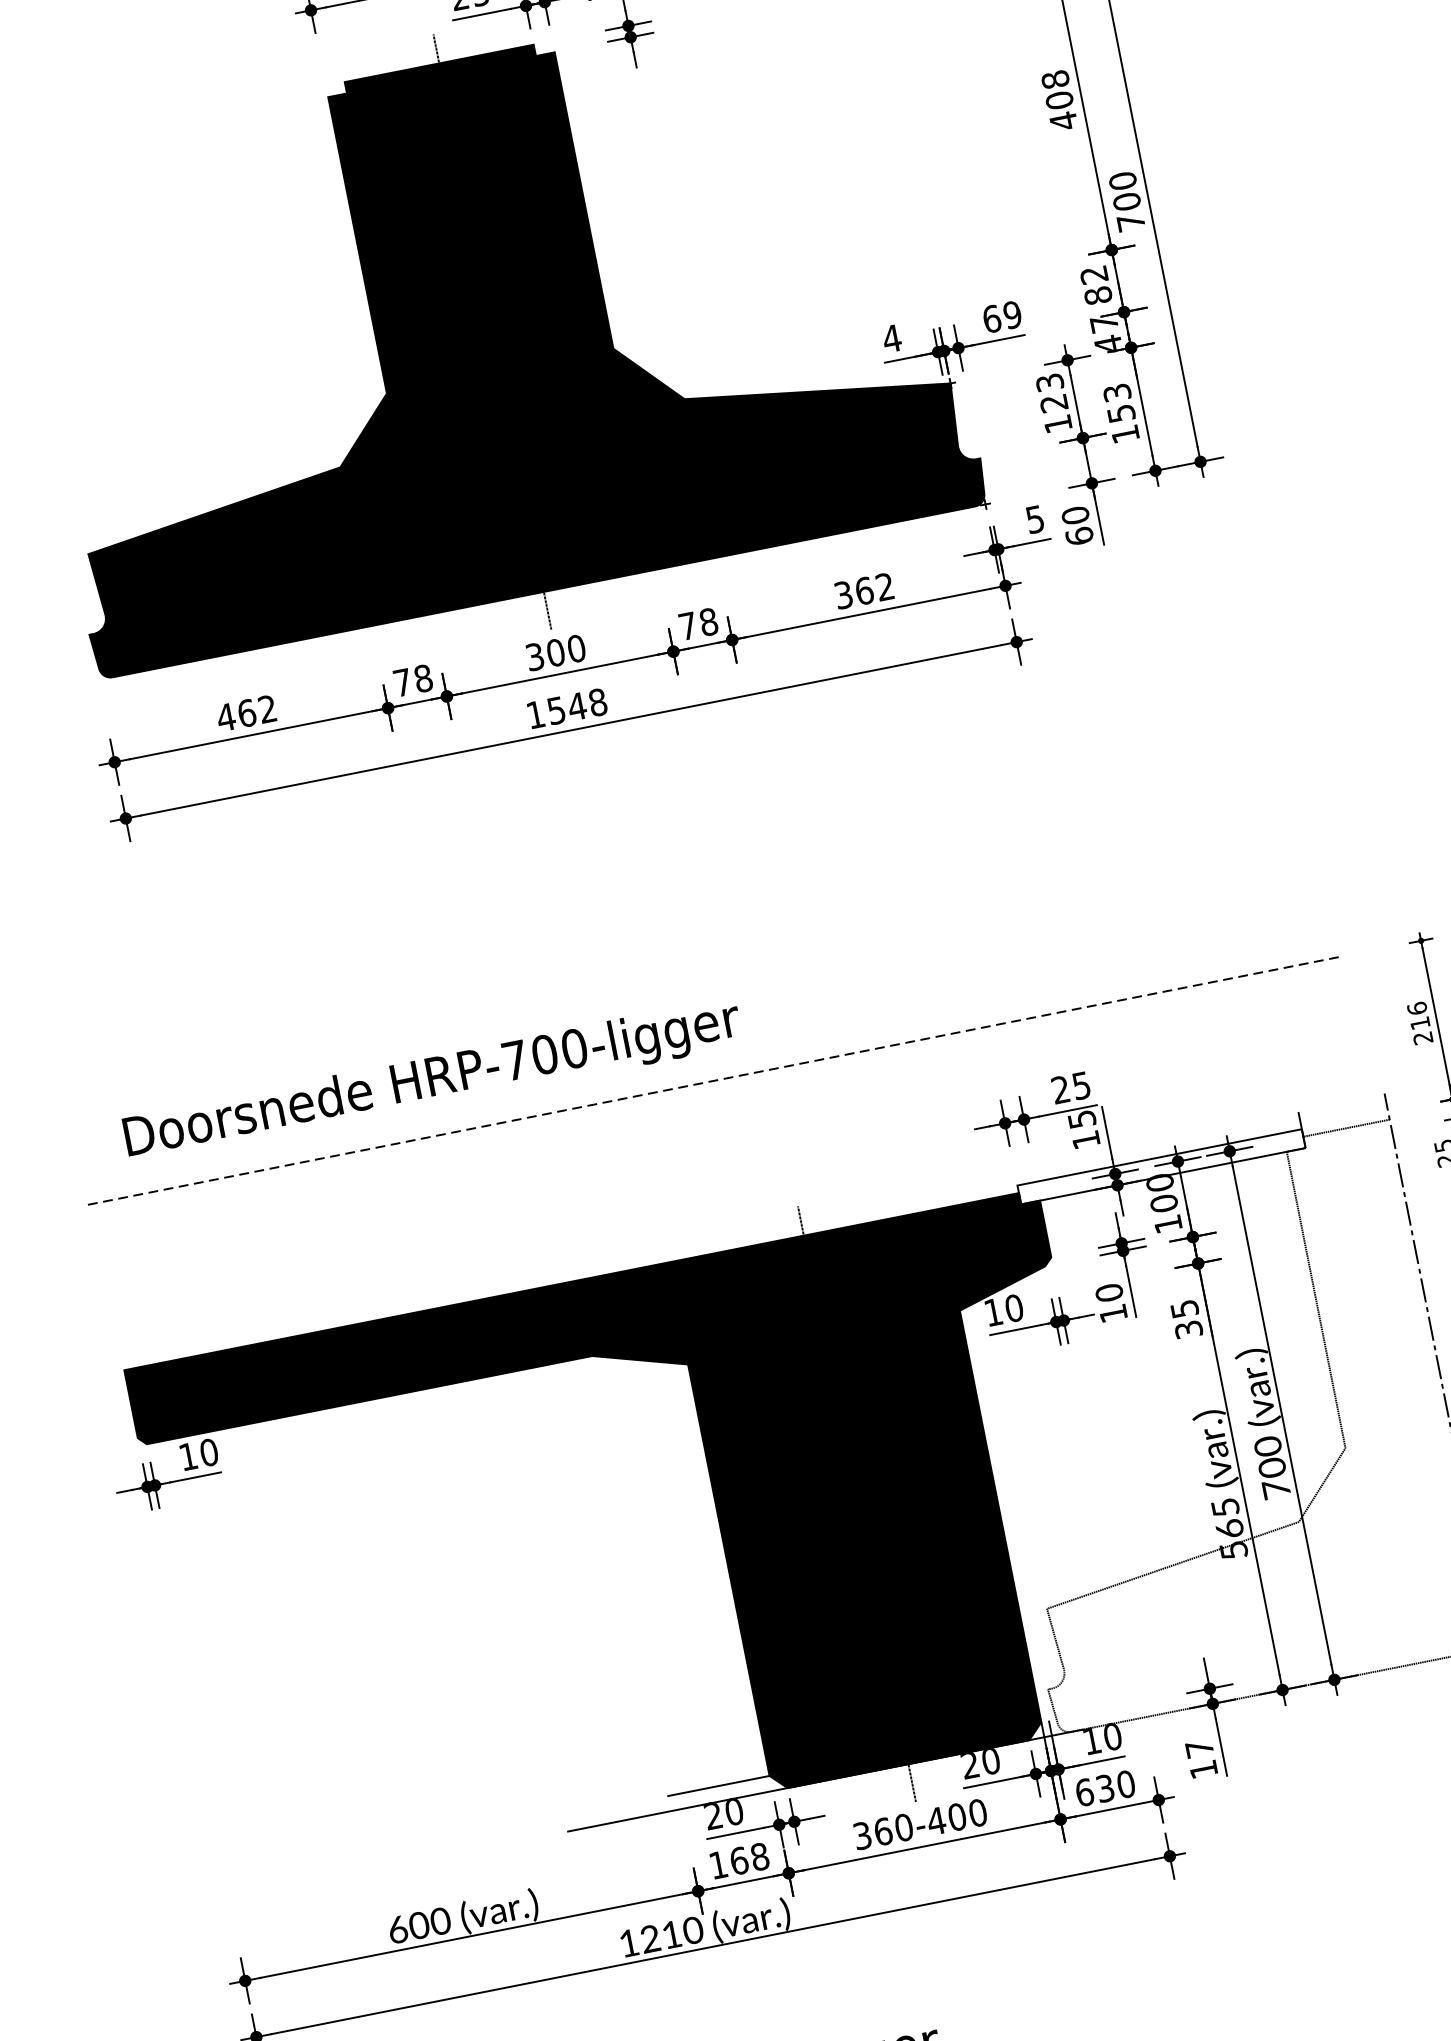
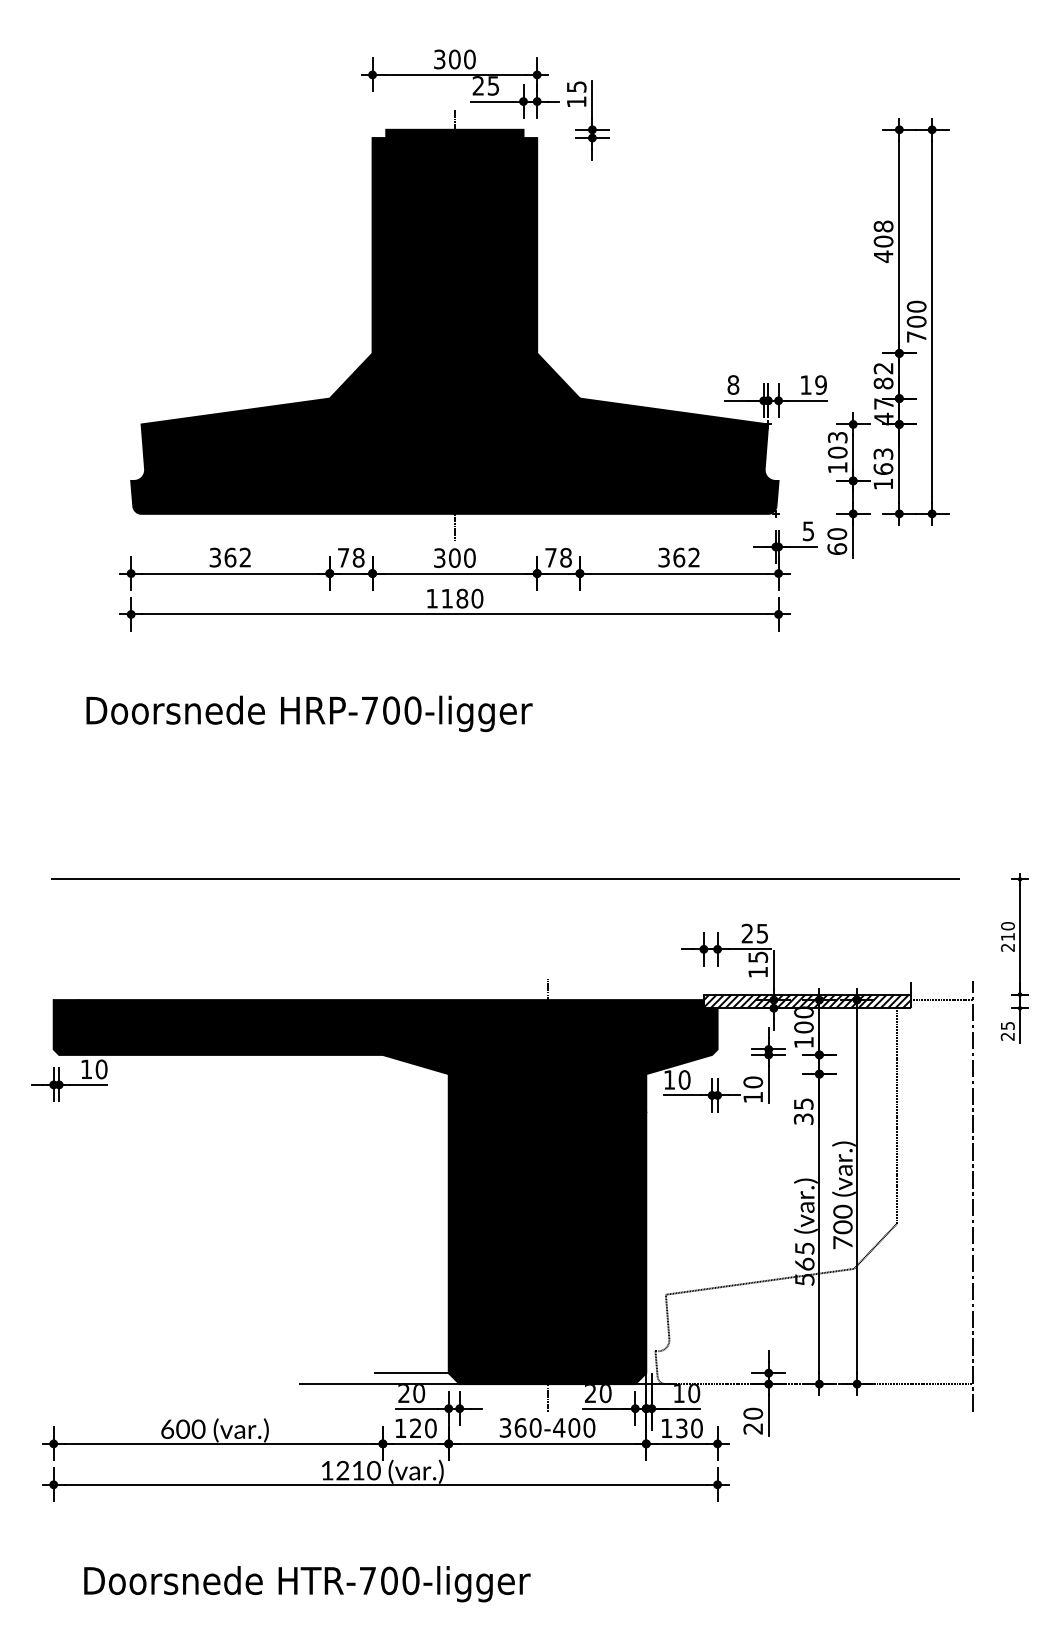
text: (992, 318) -> (806, 384), 69 -> 19
text: (892, 337) -> (733, 384), 4 -> 8
text: (1053, 403) -> (837, 452), 123 -> 103
text: (1121, 412) -> (883, 468), 153 -> 163
text: (577, 706) -> (462, 598), 1548 -> 1180
text: (226, 717) -> (215, 557), 462 -> 362
text: (1416, 1009) -> (1007, 926), 216 -> 210
text: (432, 1080) -> (309, 713), moved
line: (713, 1081) -> (505, 879), dashed -> solid
hatch: (1160, 1167) -> (806, 1001), added
text: (1201, 1758) -> (753, 1420), 17 -> 20
text: (1084, 1792) -> (666, 1428), 630 -> 130
text: (749, 1858) -> (423, 1428), 168 -> 120

